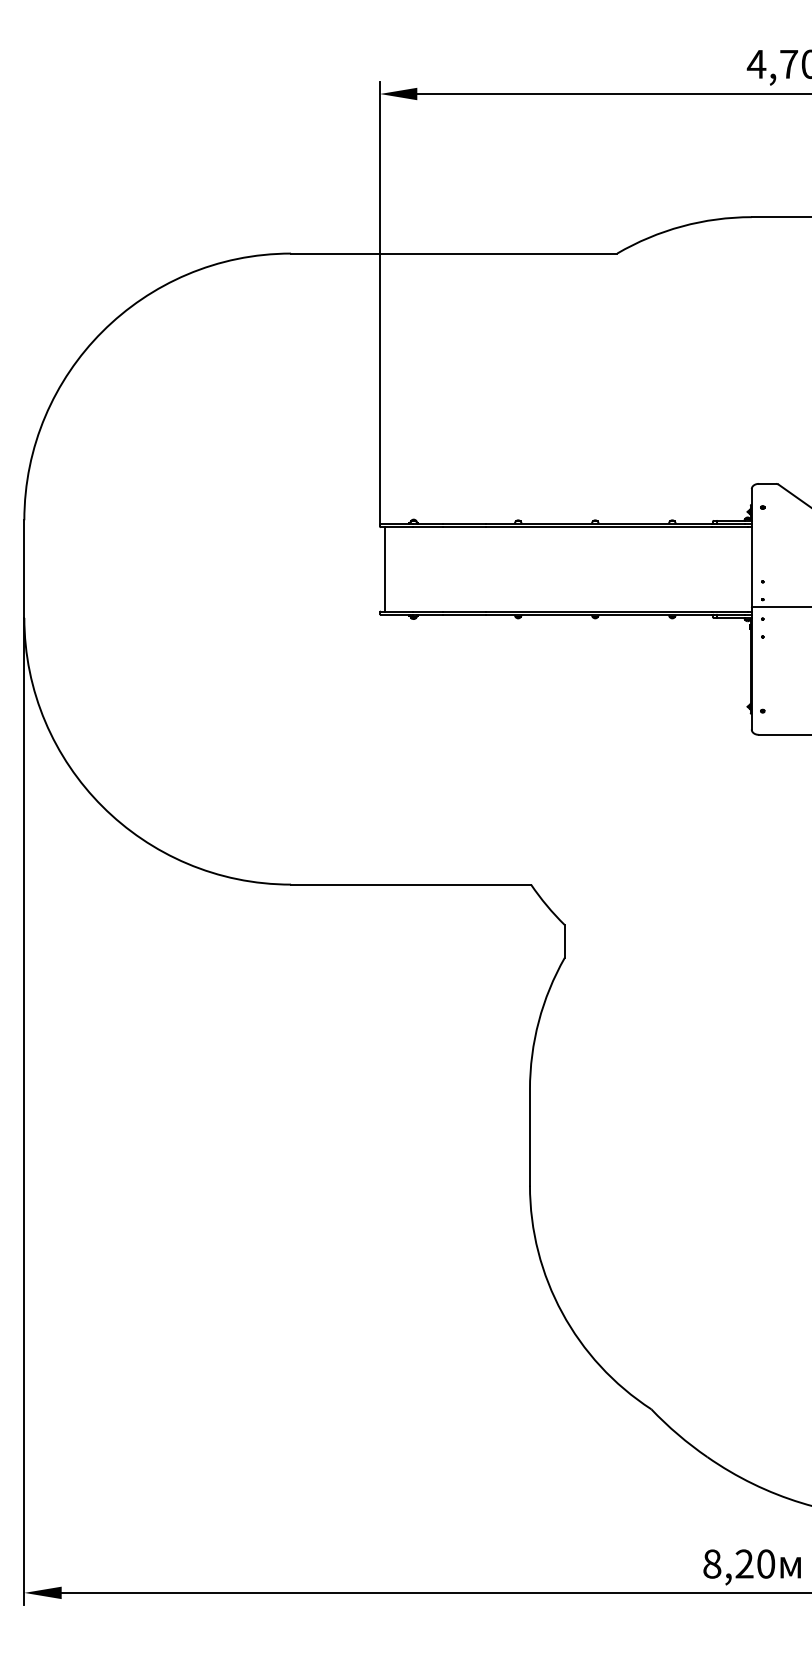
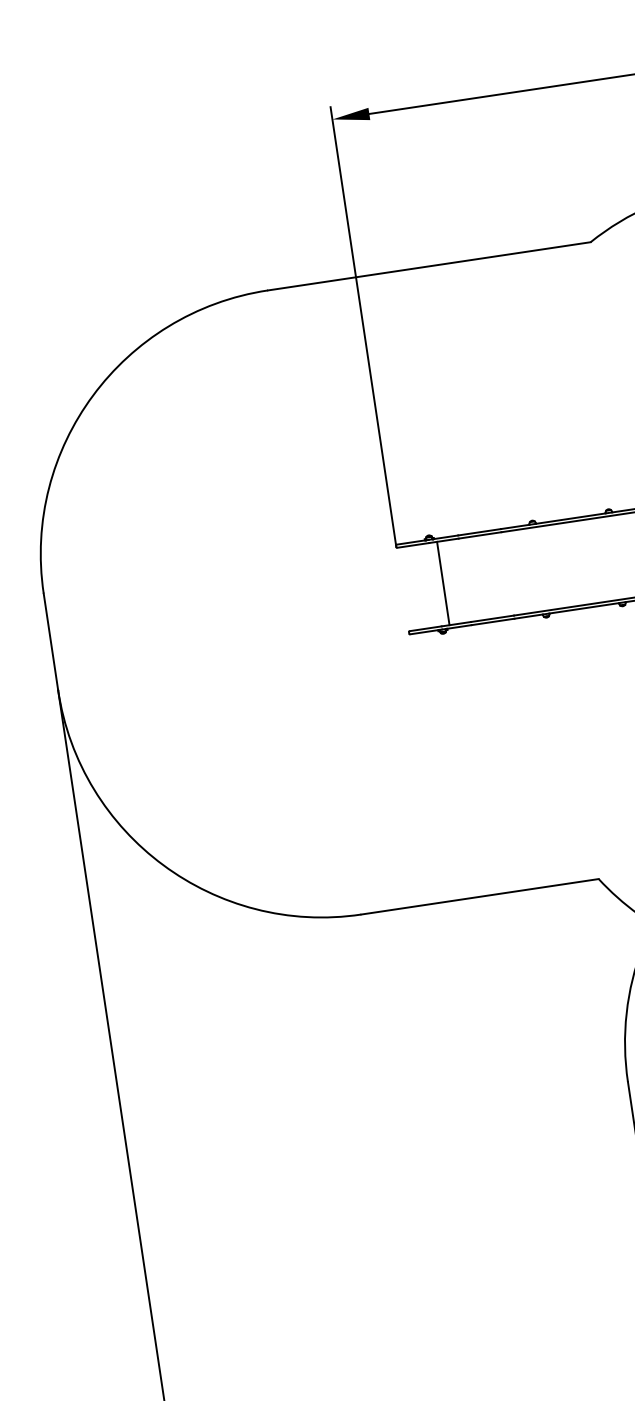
line: (385, 569) -> (443, 583), moved

